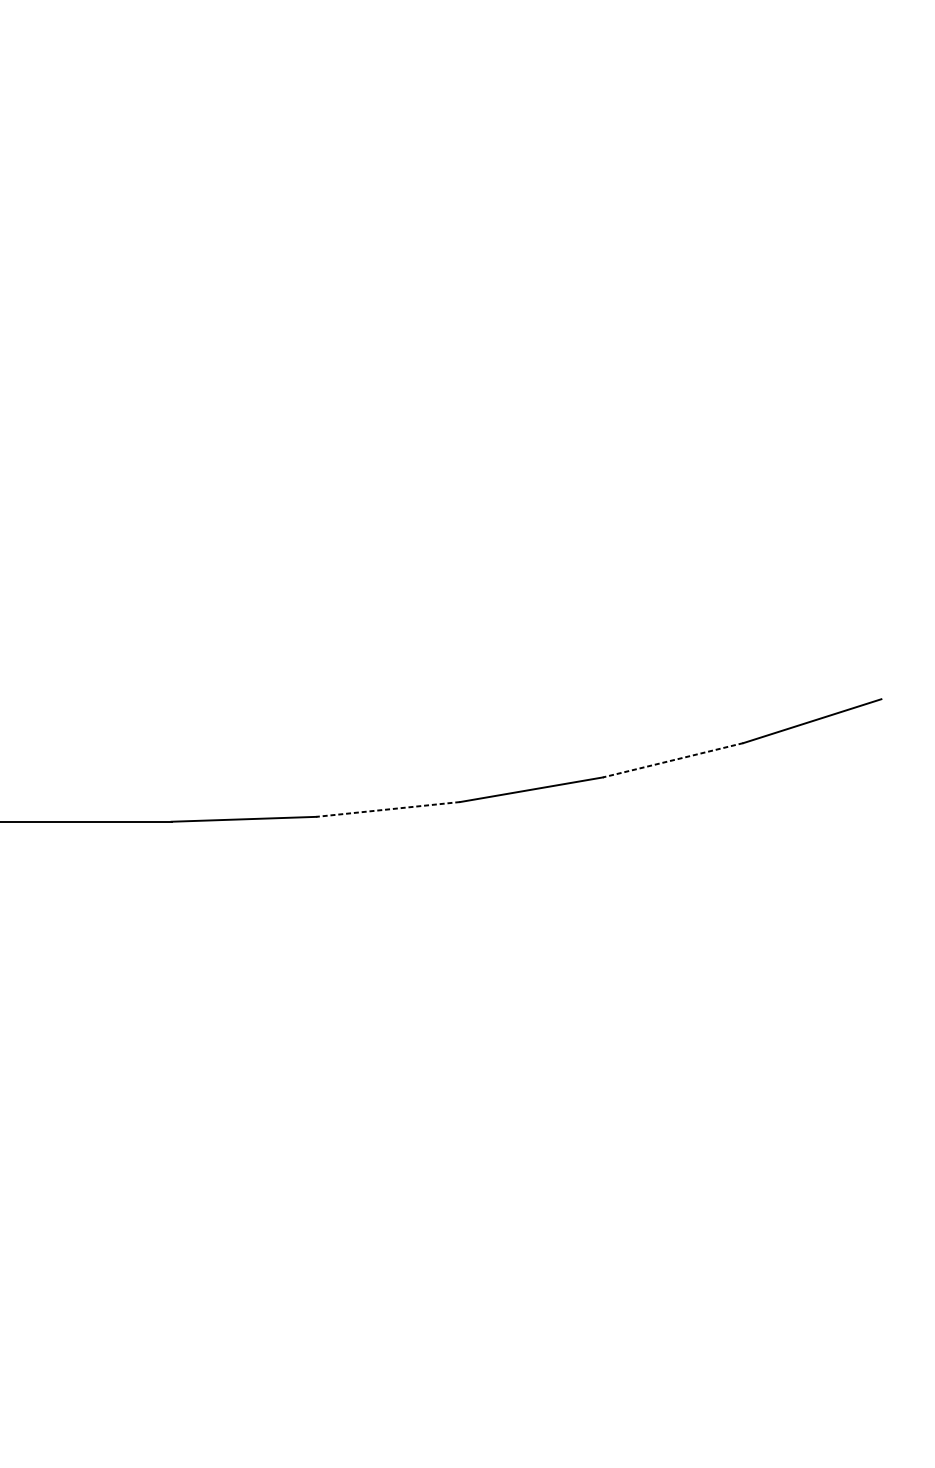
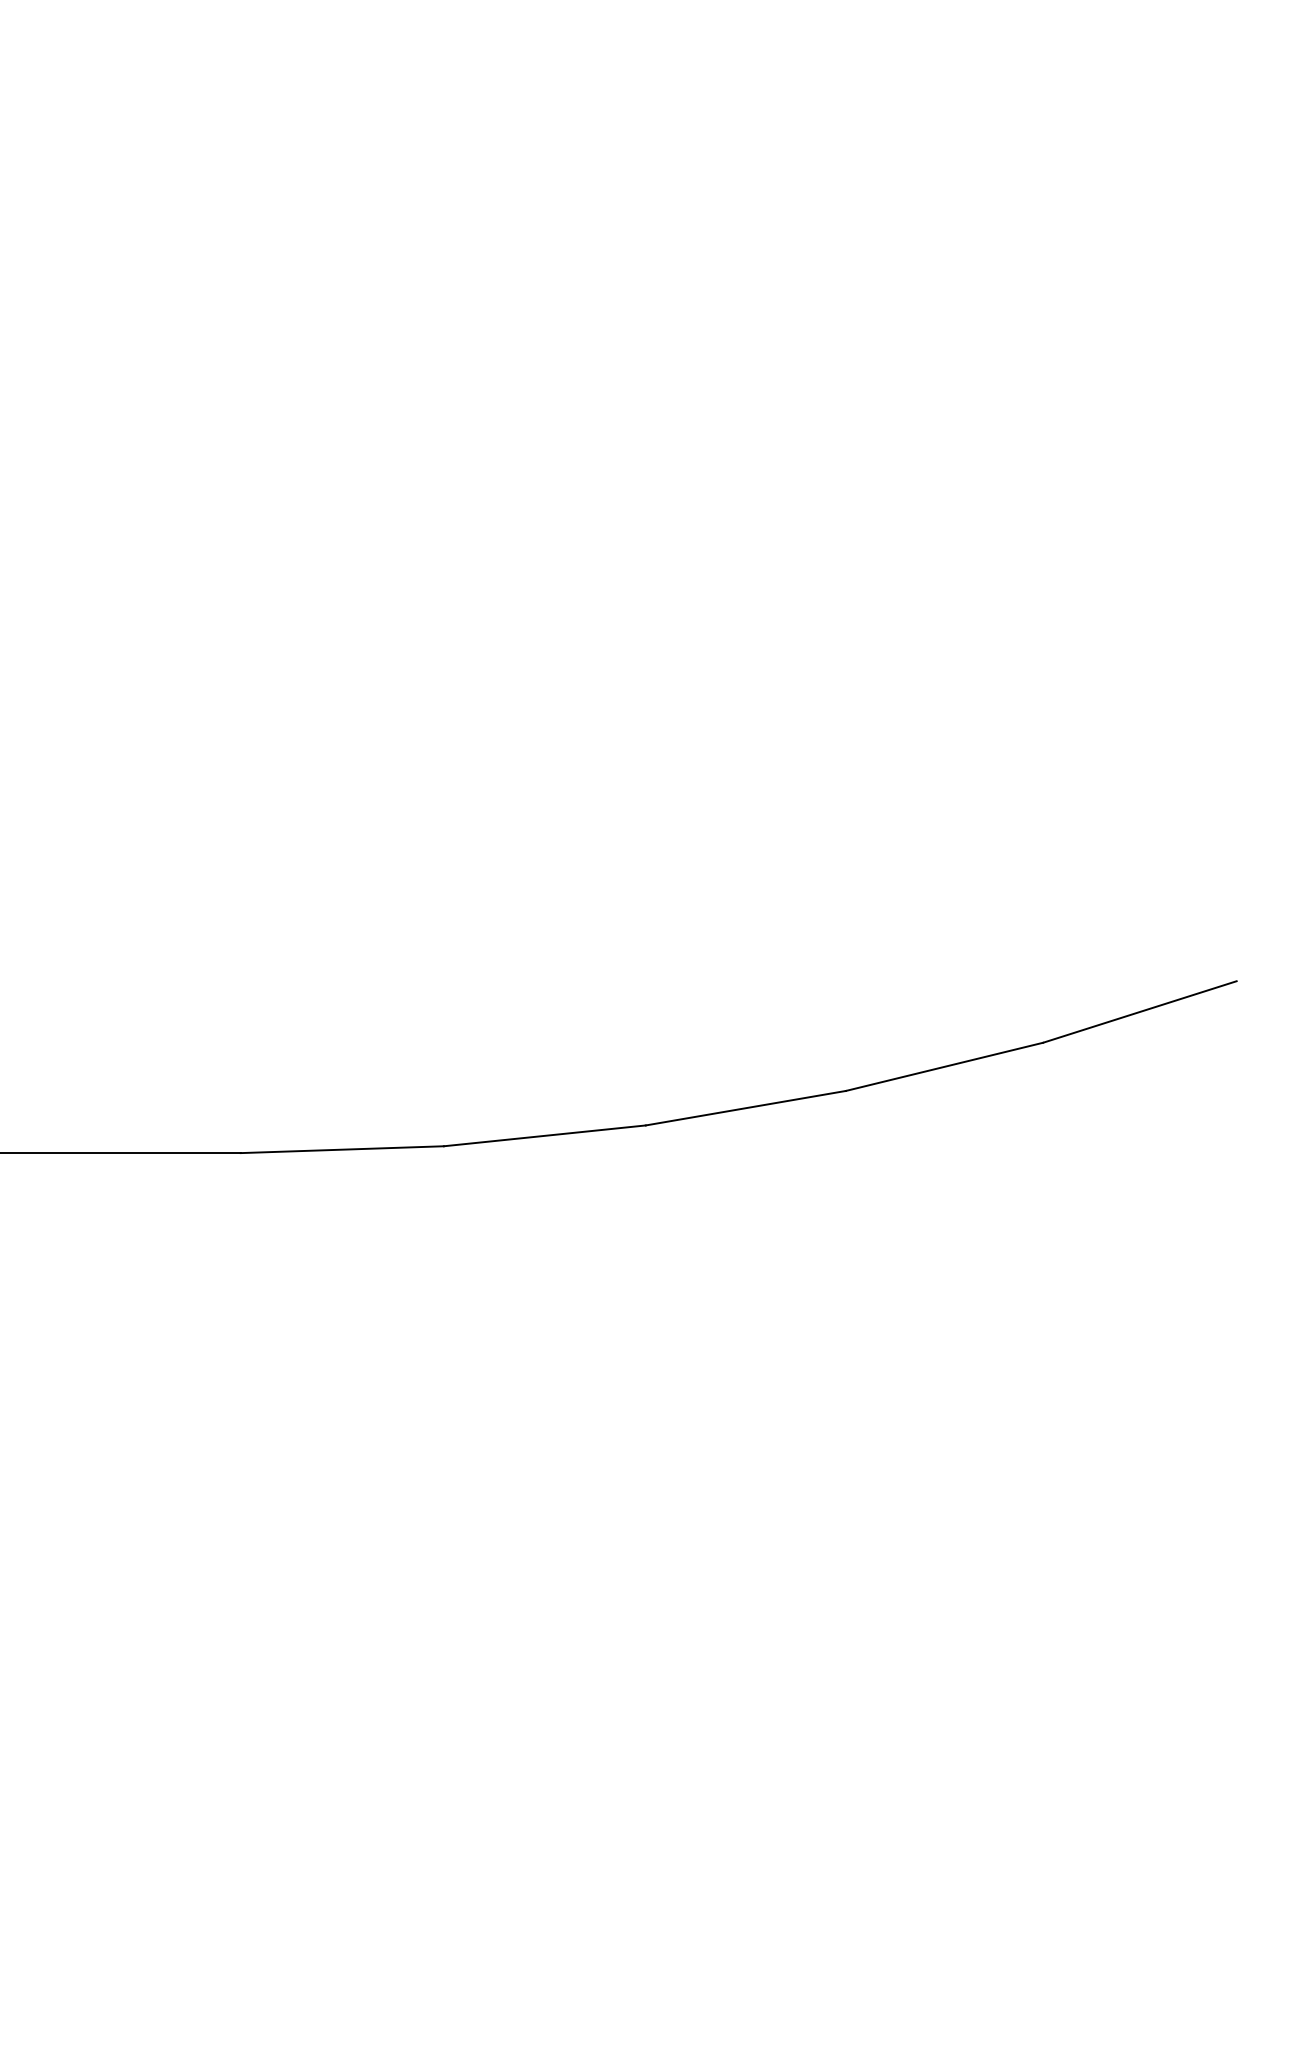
line: (673, 760) -> (944, 1066), dashed -> solid
line: (388, 809) -> (544, 1135), dashed -> solid

